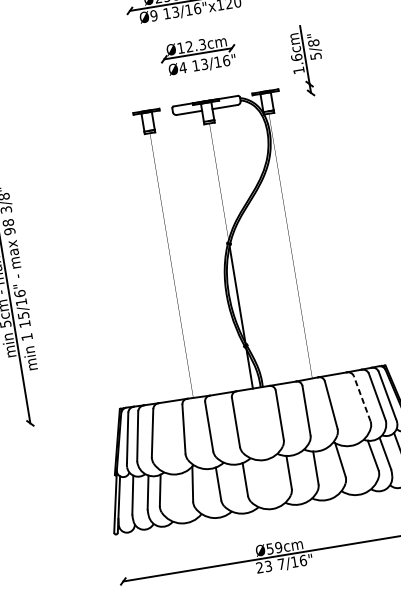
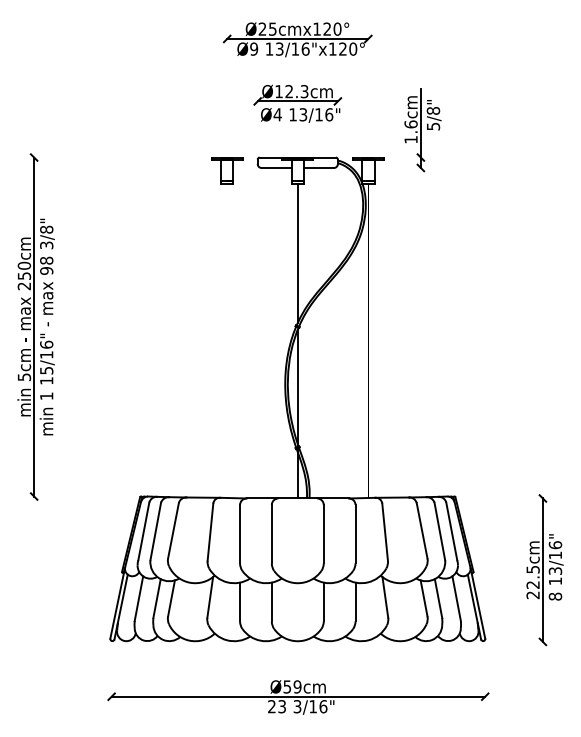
line: (218, 182) -> (297, 253), added
line: (362, 398) -> (422, 530), dashed -> solid
text: (281, 564) -> (297, 706), 7/16" -> 3/16"

